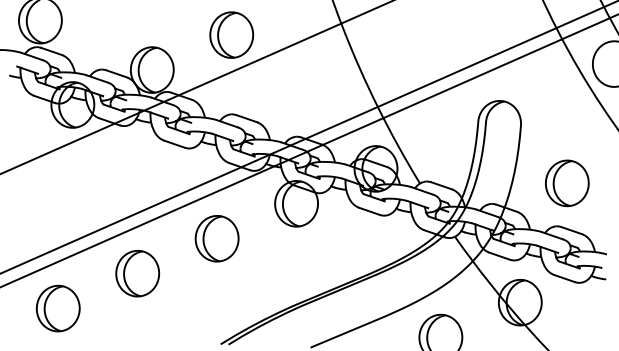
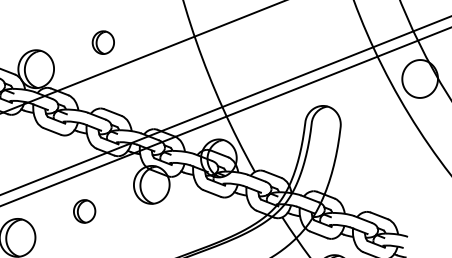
part: (231, 34) -> (103, 42), size x0.6
part: (567, 183) -> (377, 176), removed
part: (216, 238) -> (84, 211), size x0.6

